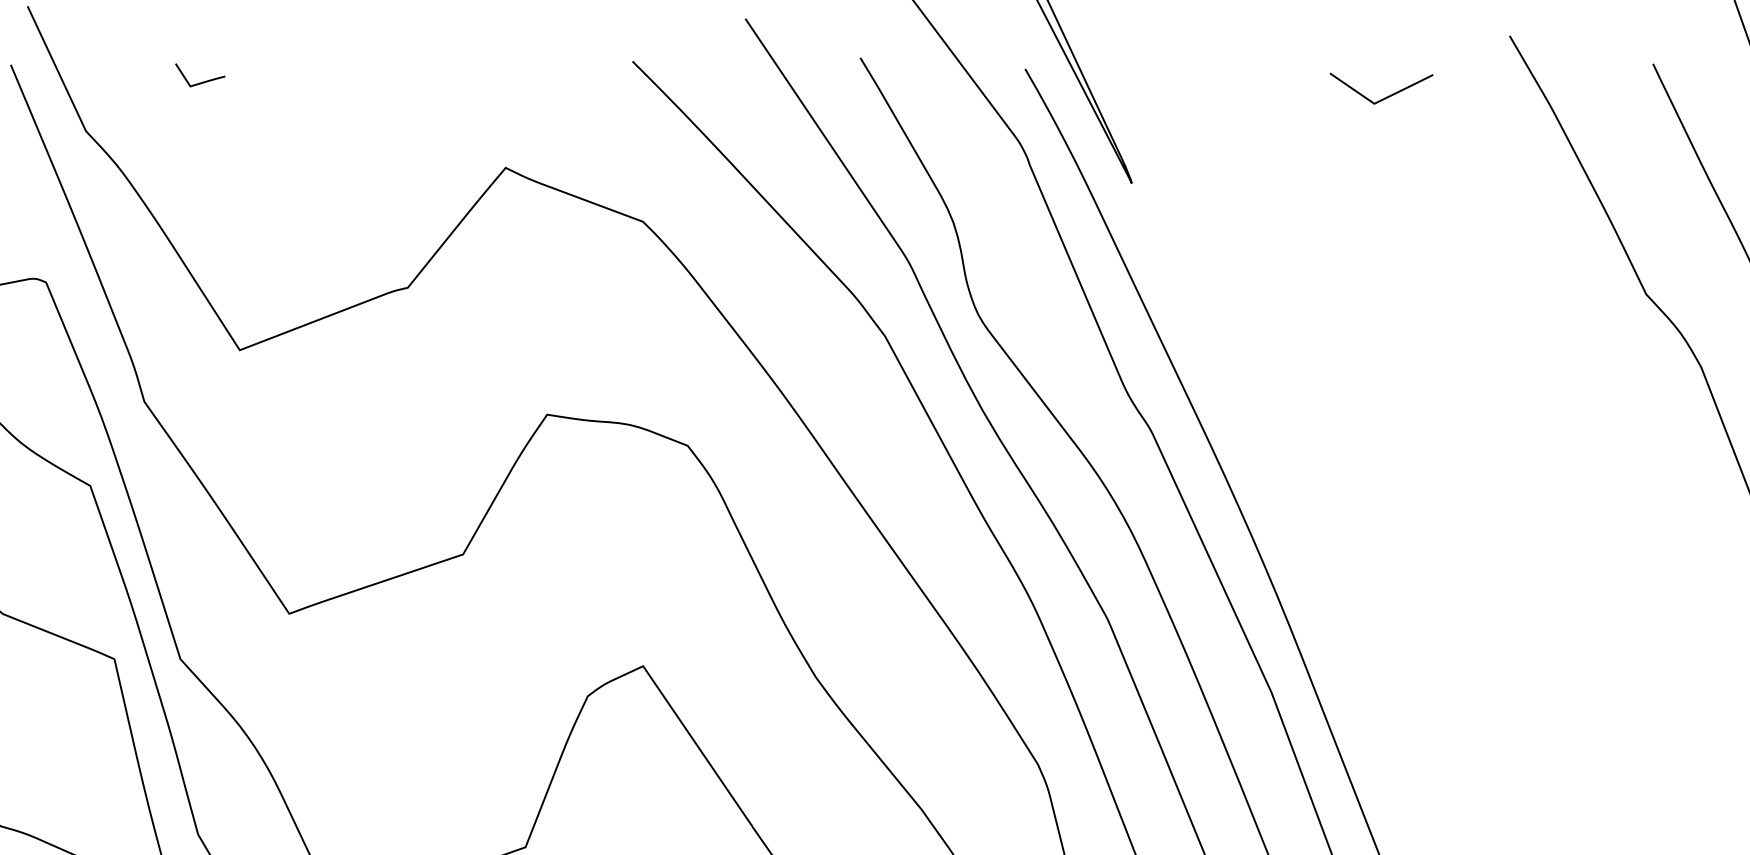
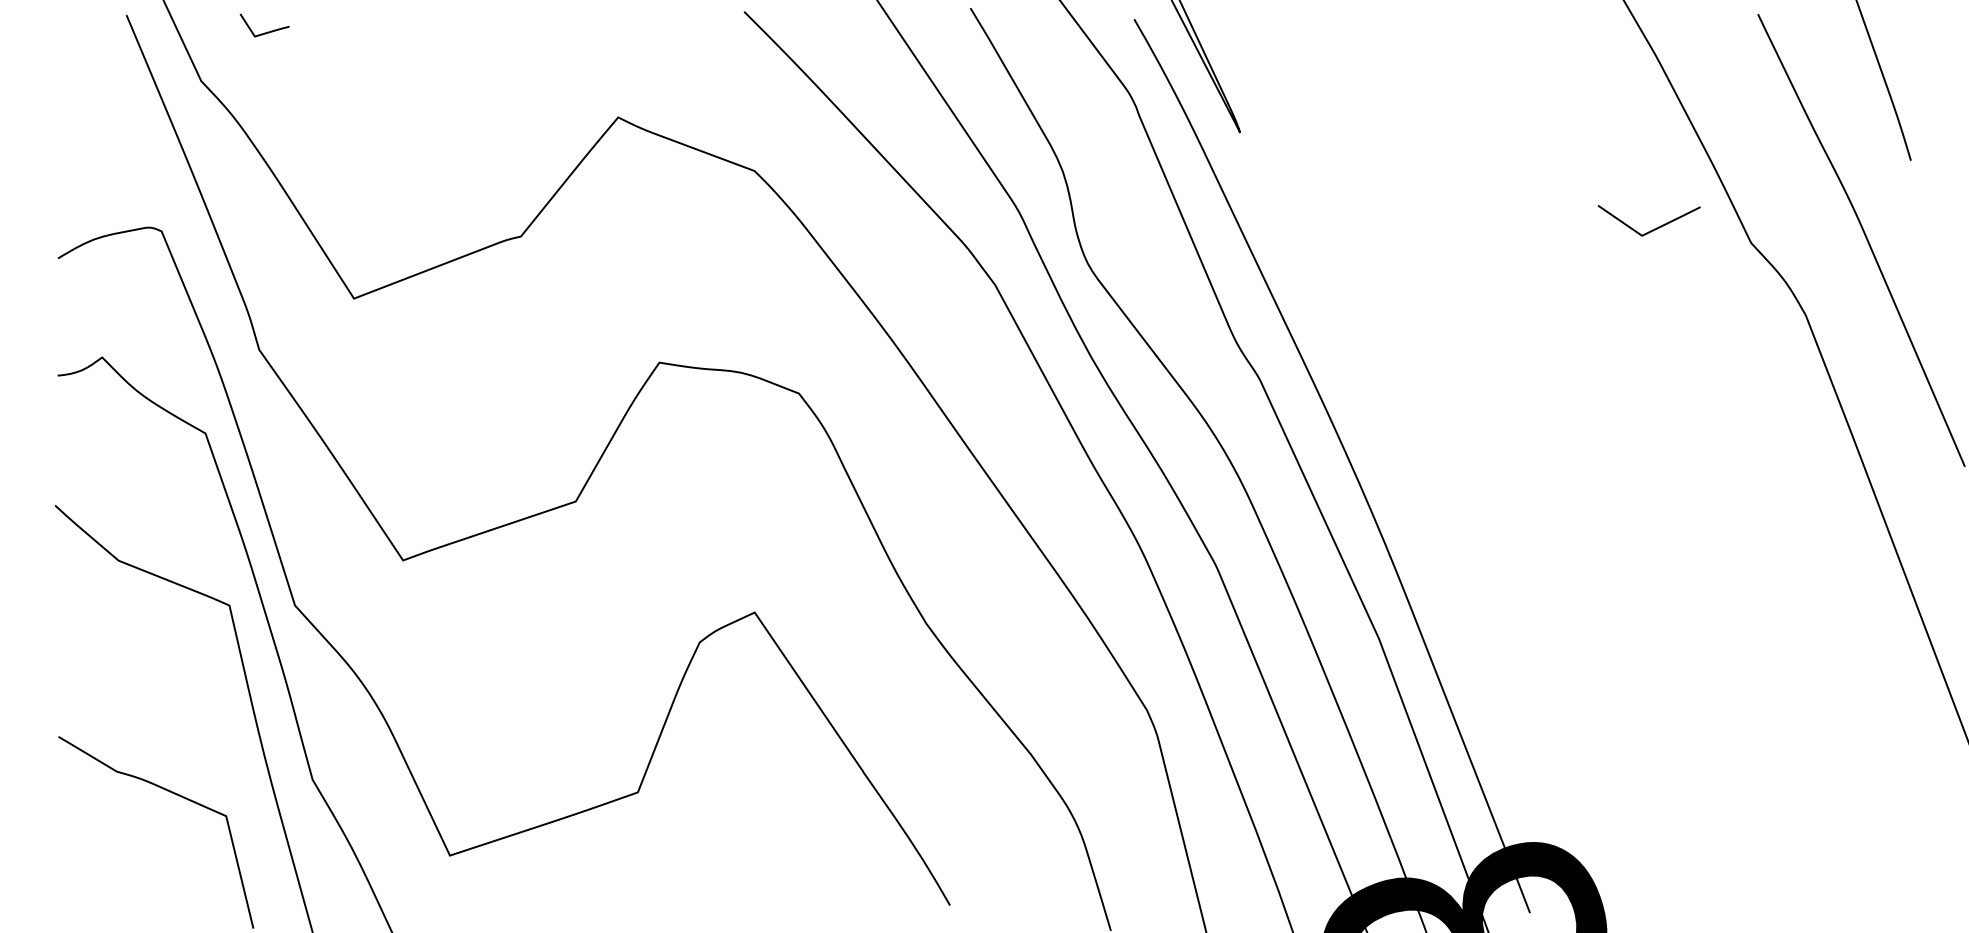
line: (203, 81) -> (267, 31), moved
line: (1384, 97) -> (1652, 229), moved

